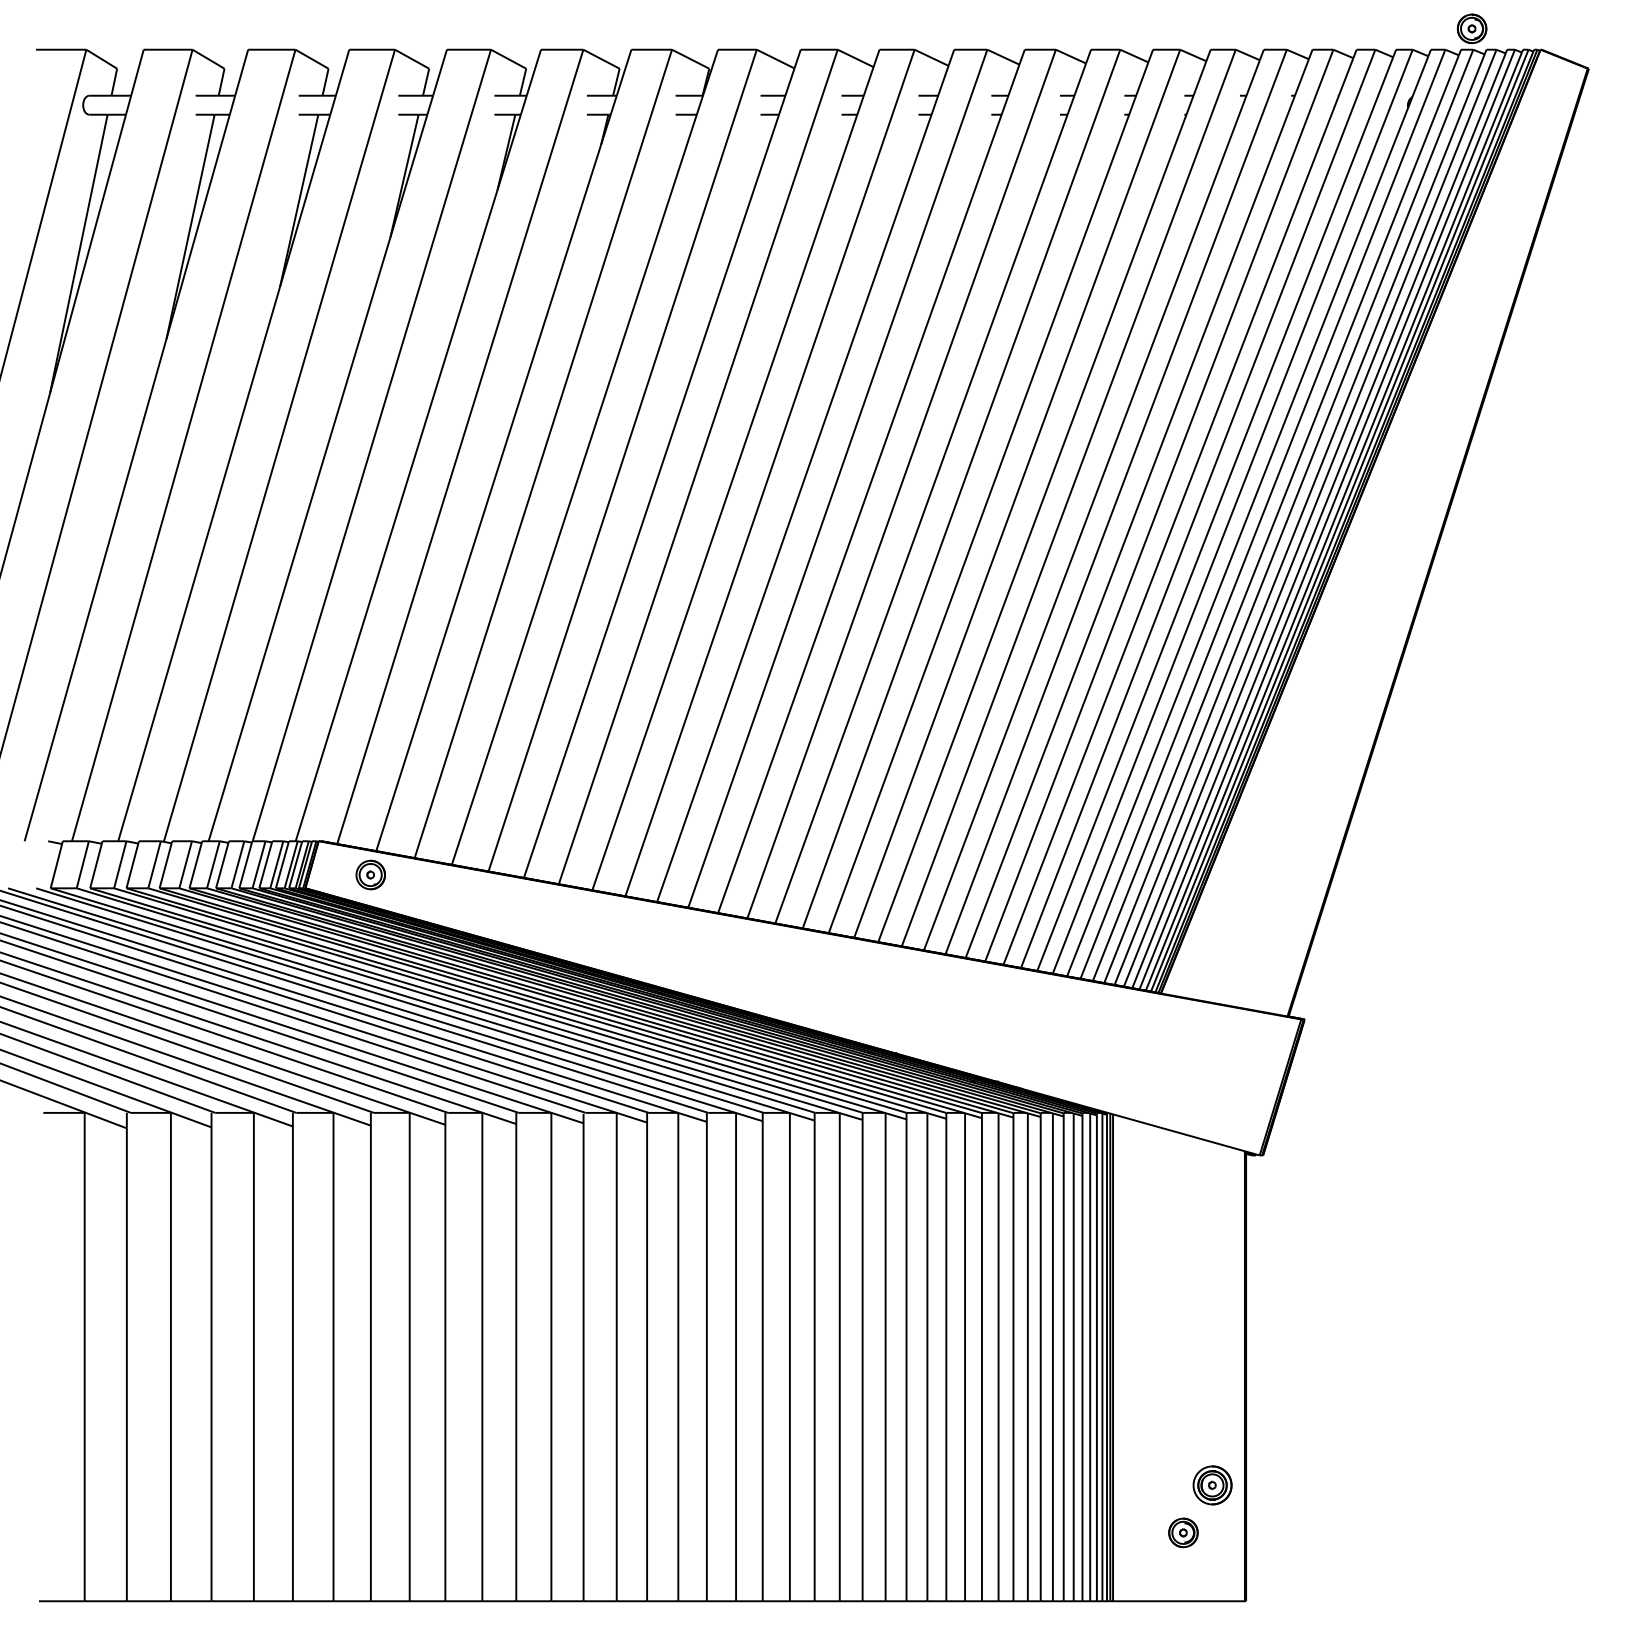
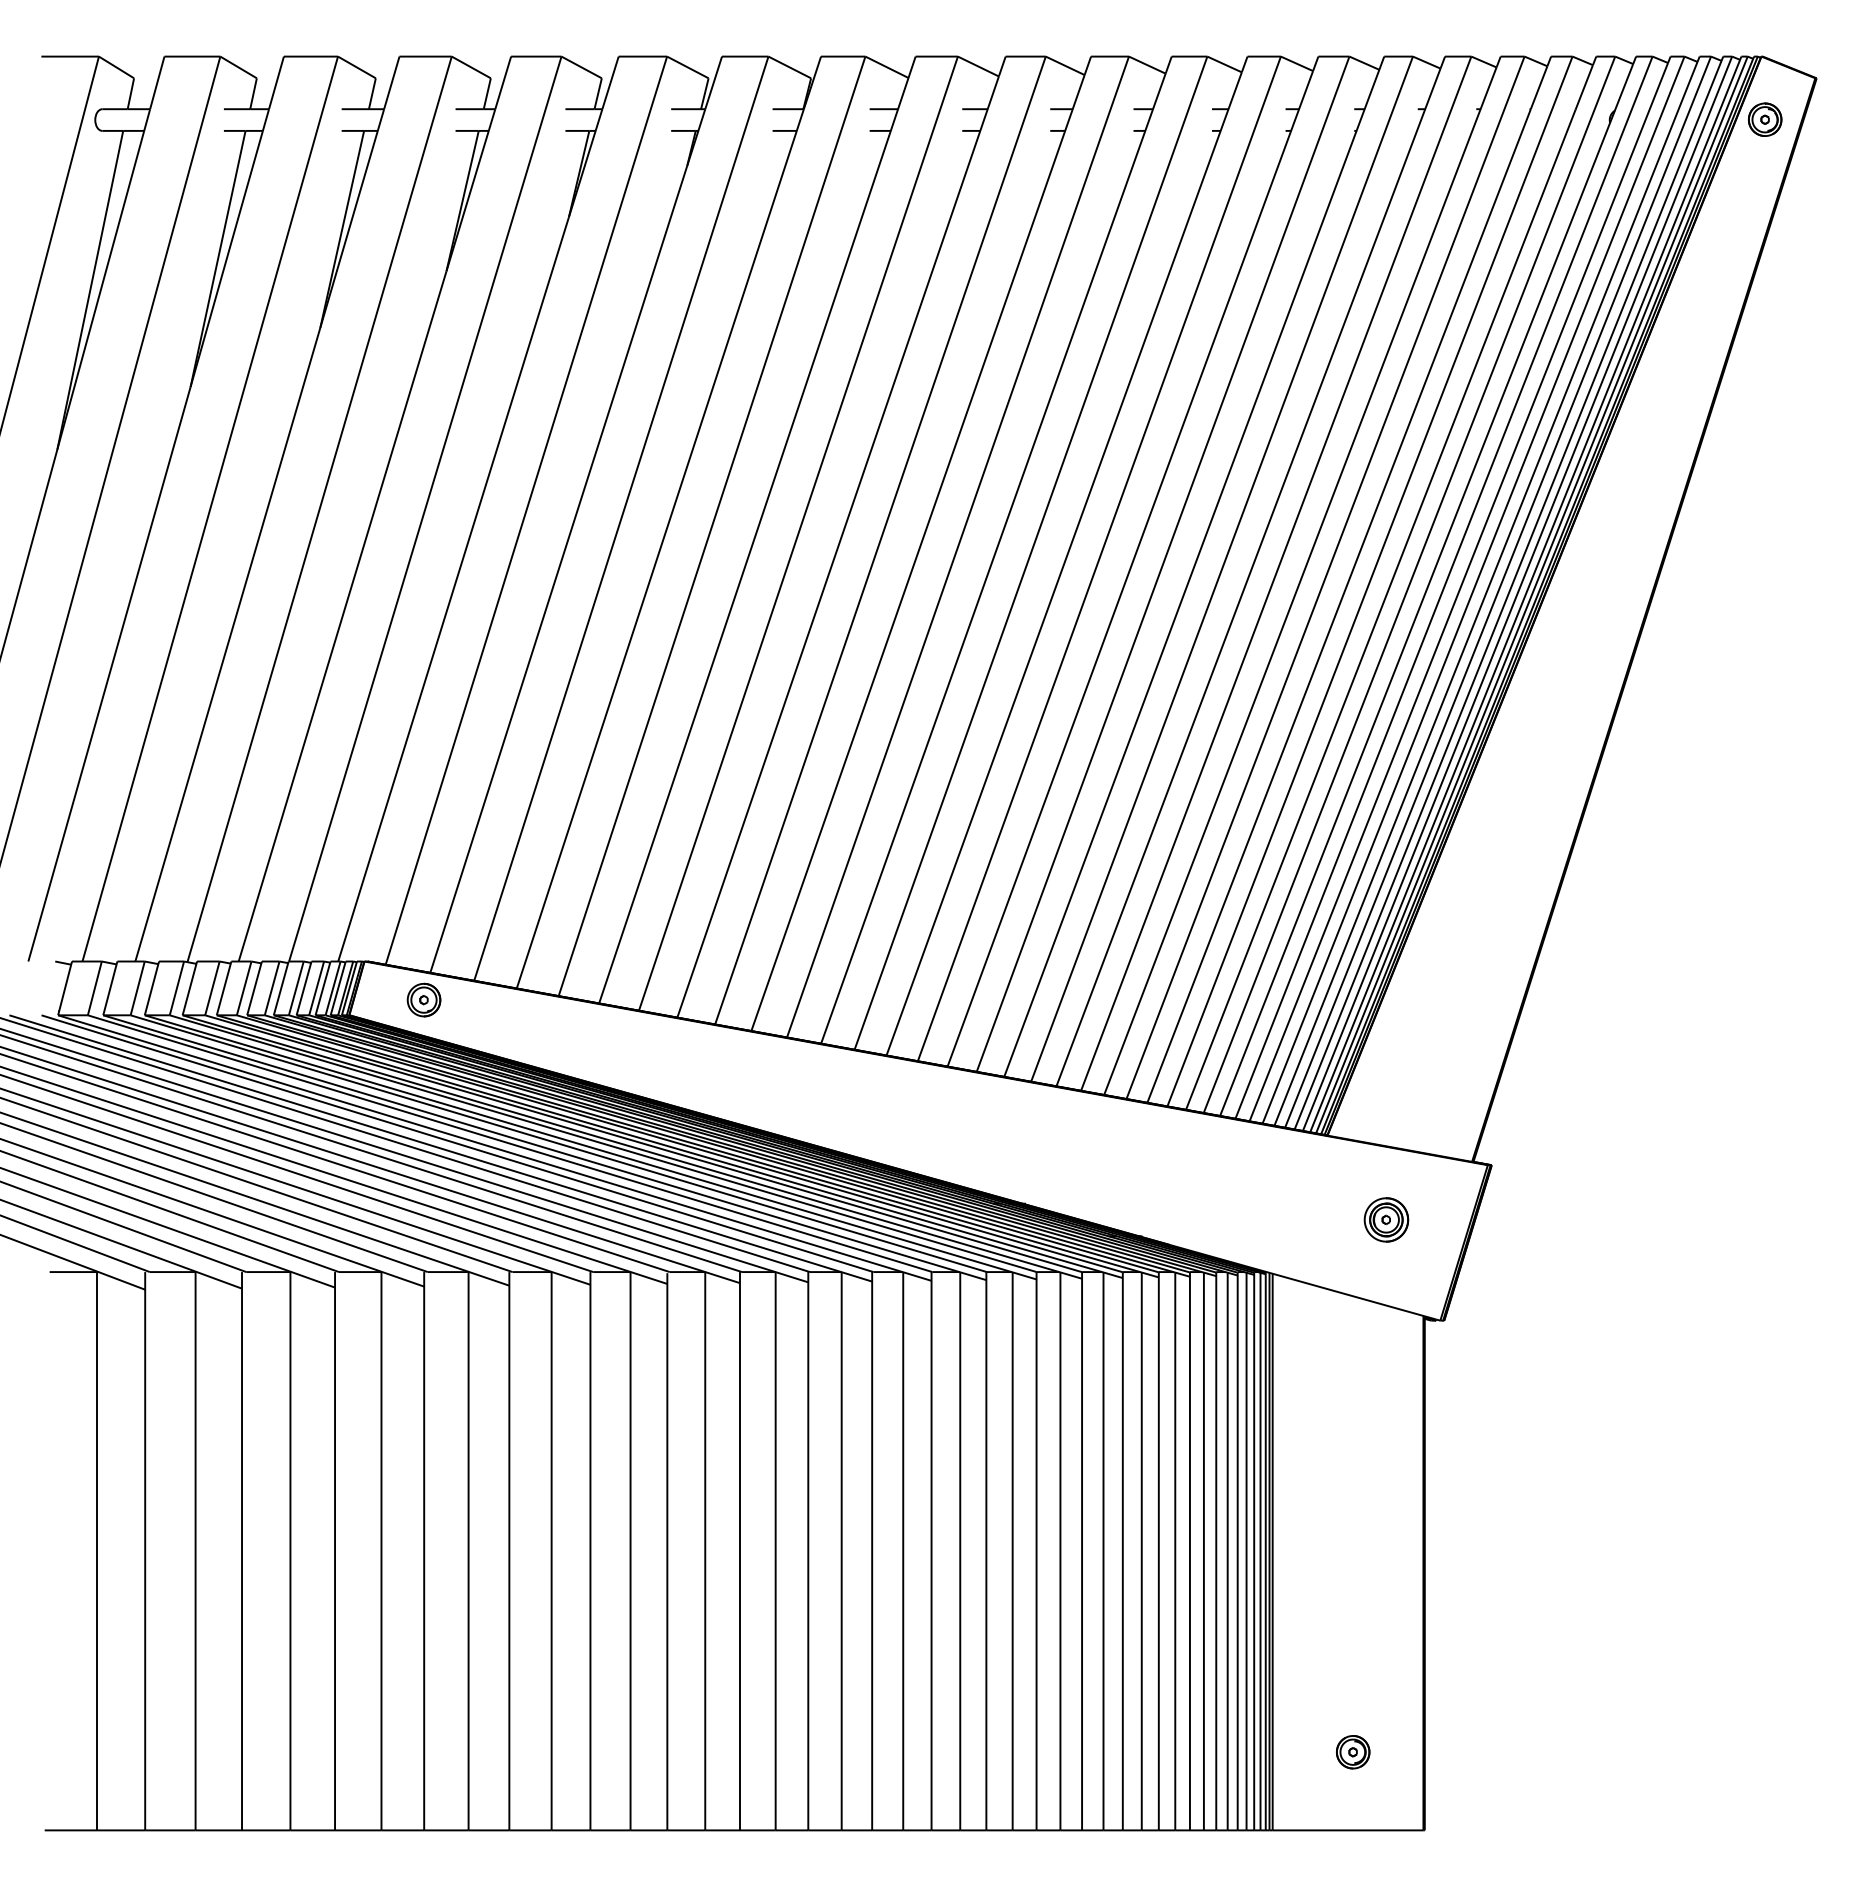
part: (1471, 28) -> (1764, 119), moved
part: (1212, 1485) -> (1386, 1219), moved

